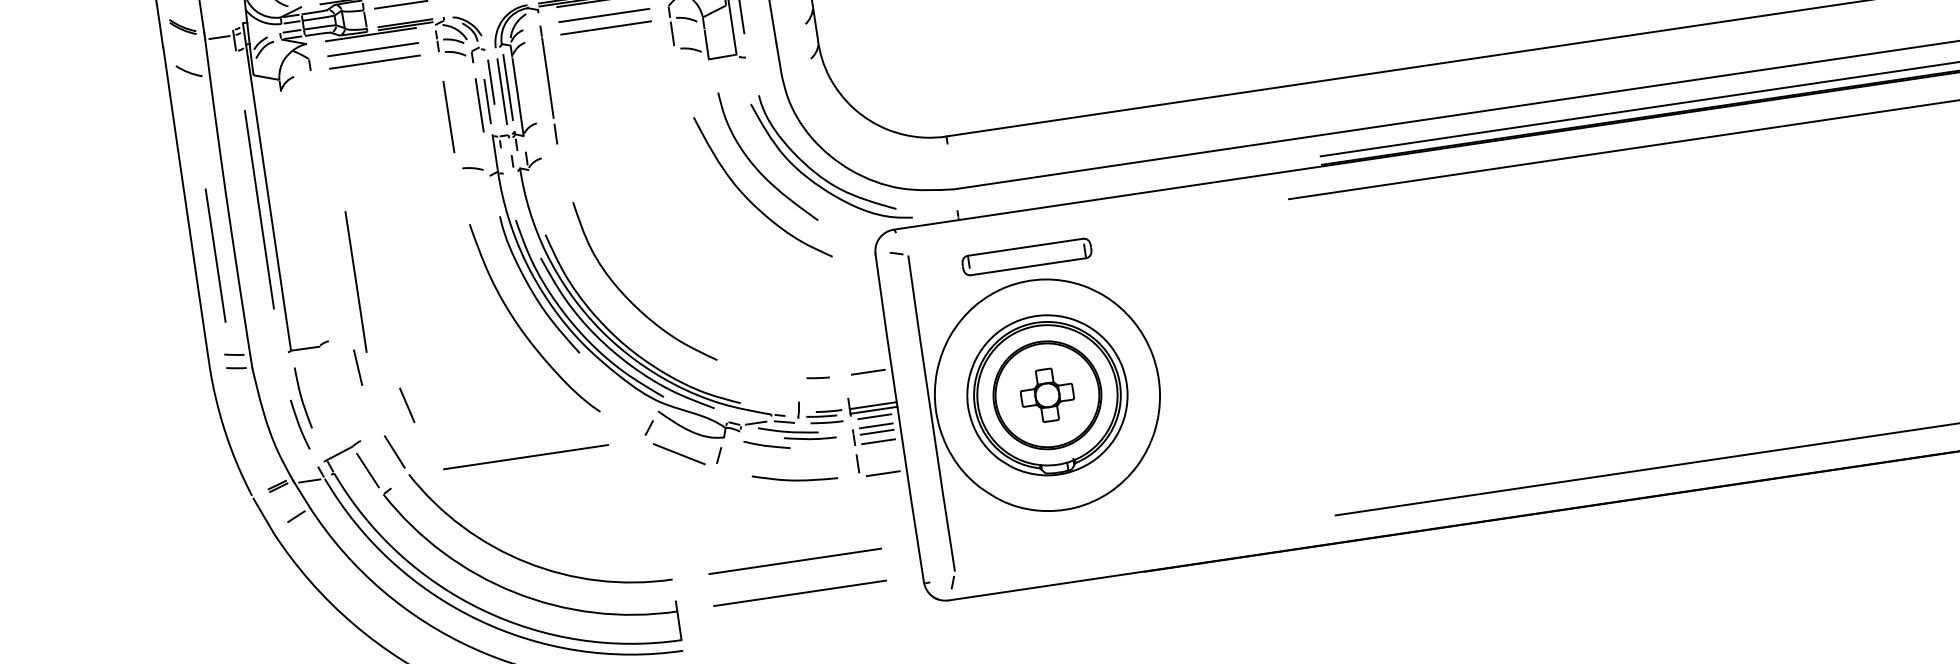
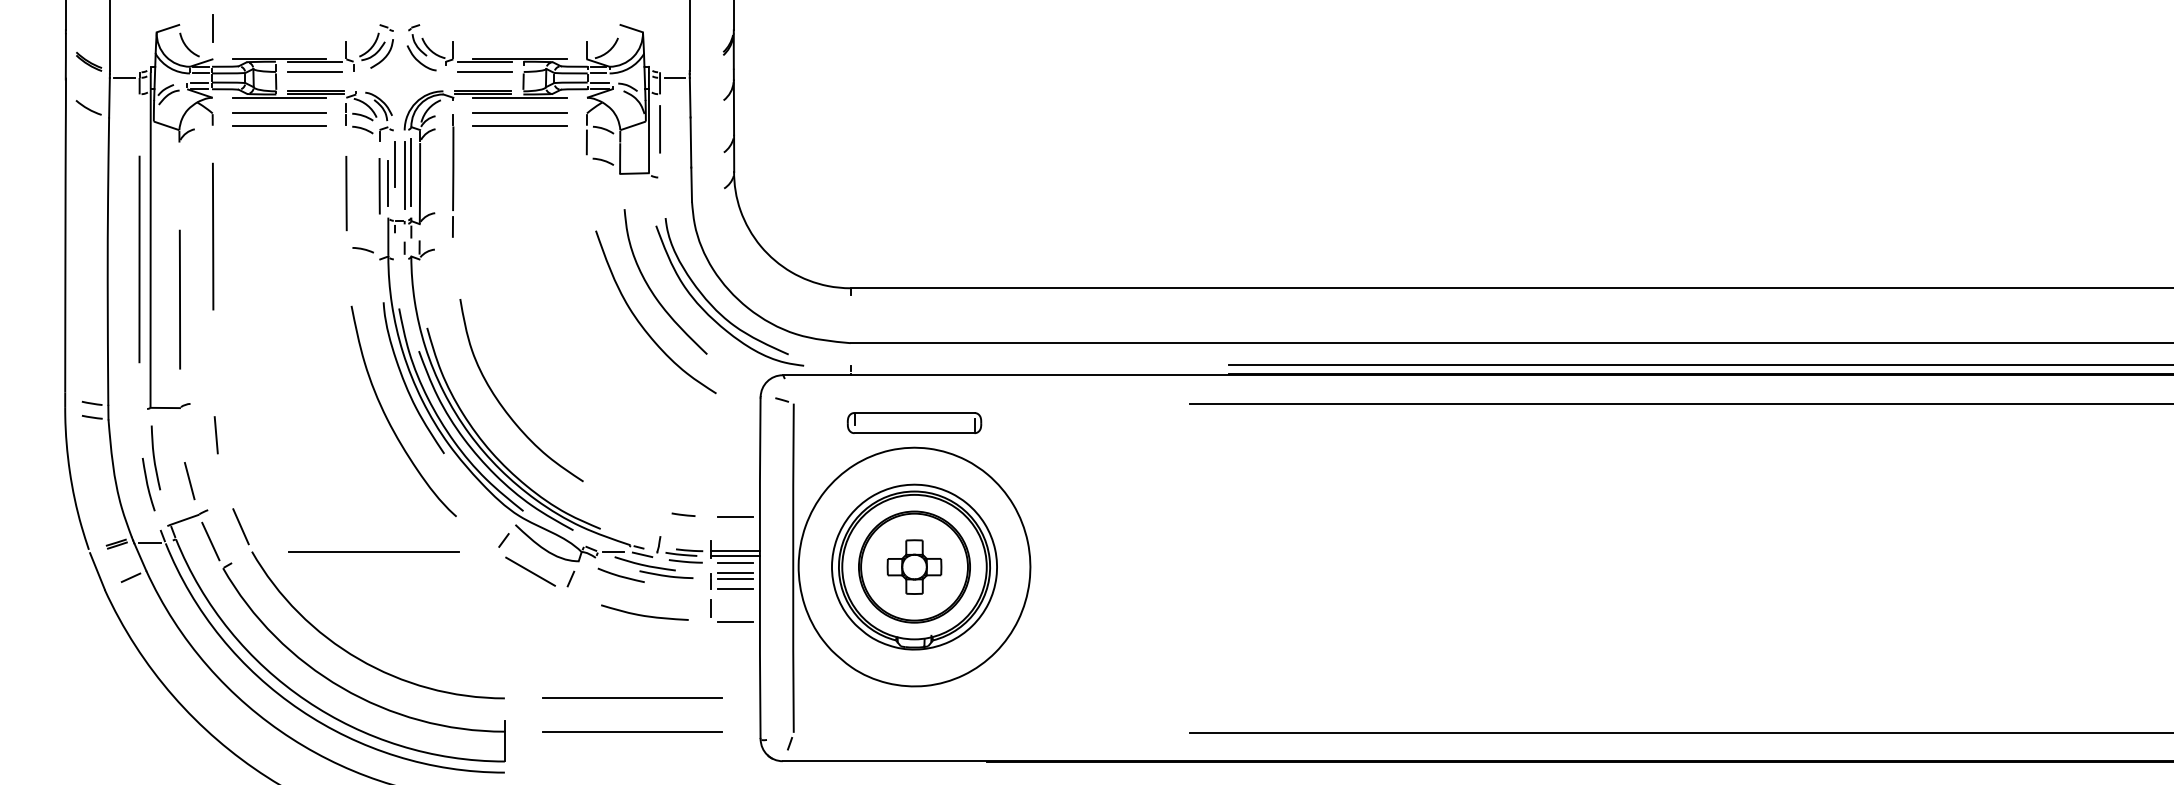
line: (215, 255) -> (179, 299), moved
line: (356, 281) -> (213, 236), moved
line: (407, 405) -> (189, 481), moved

